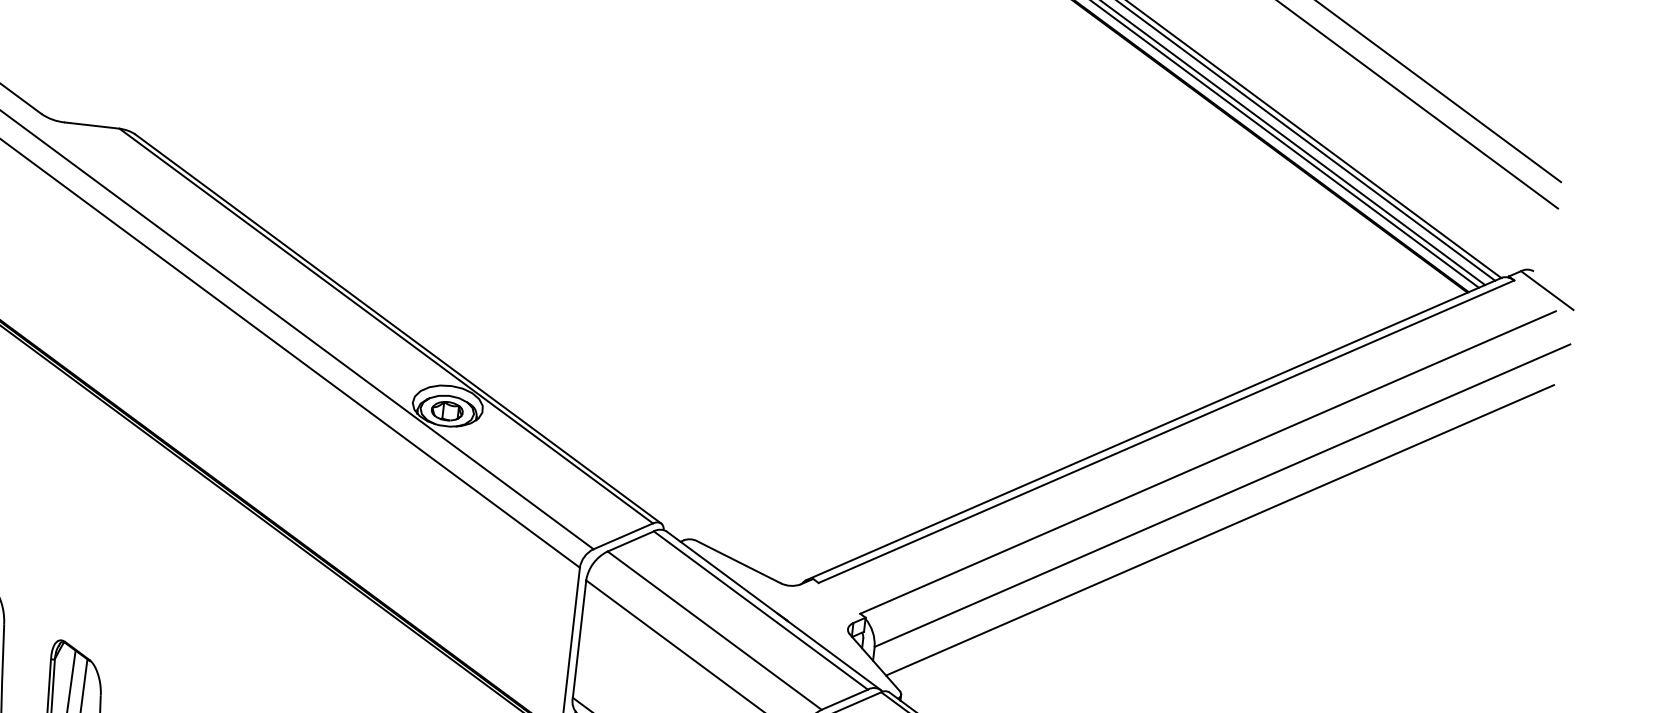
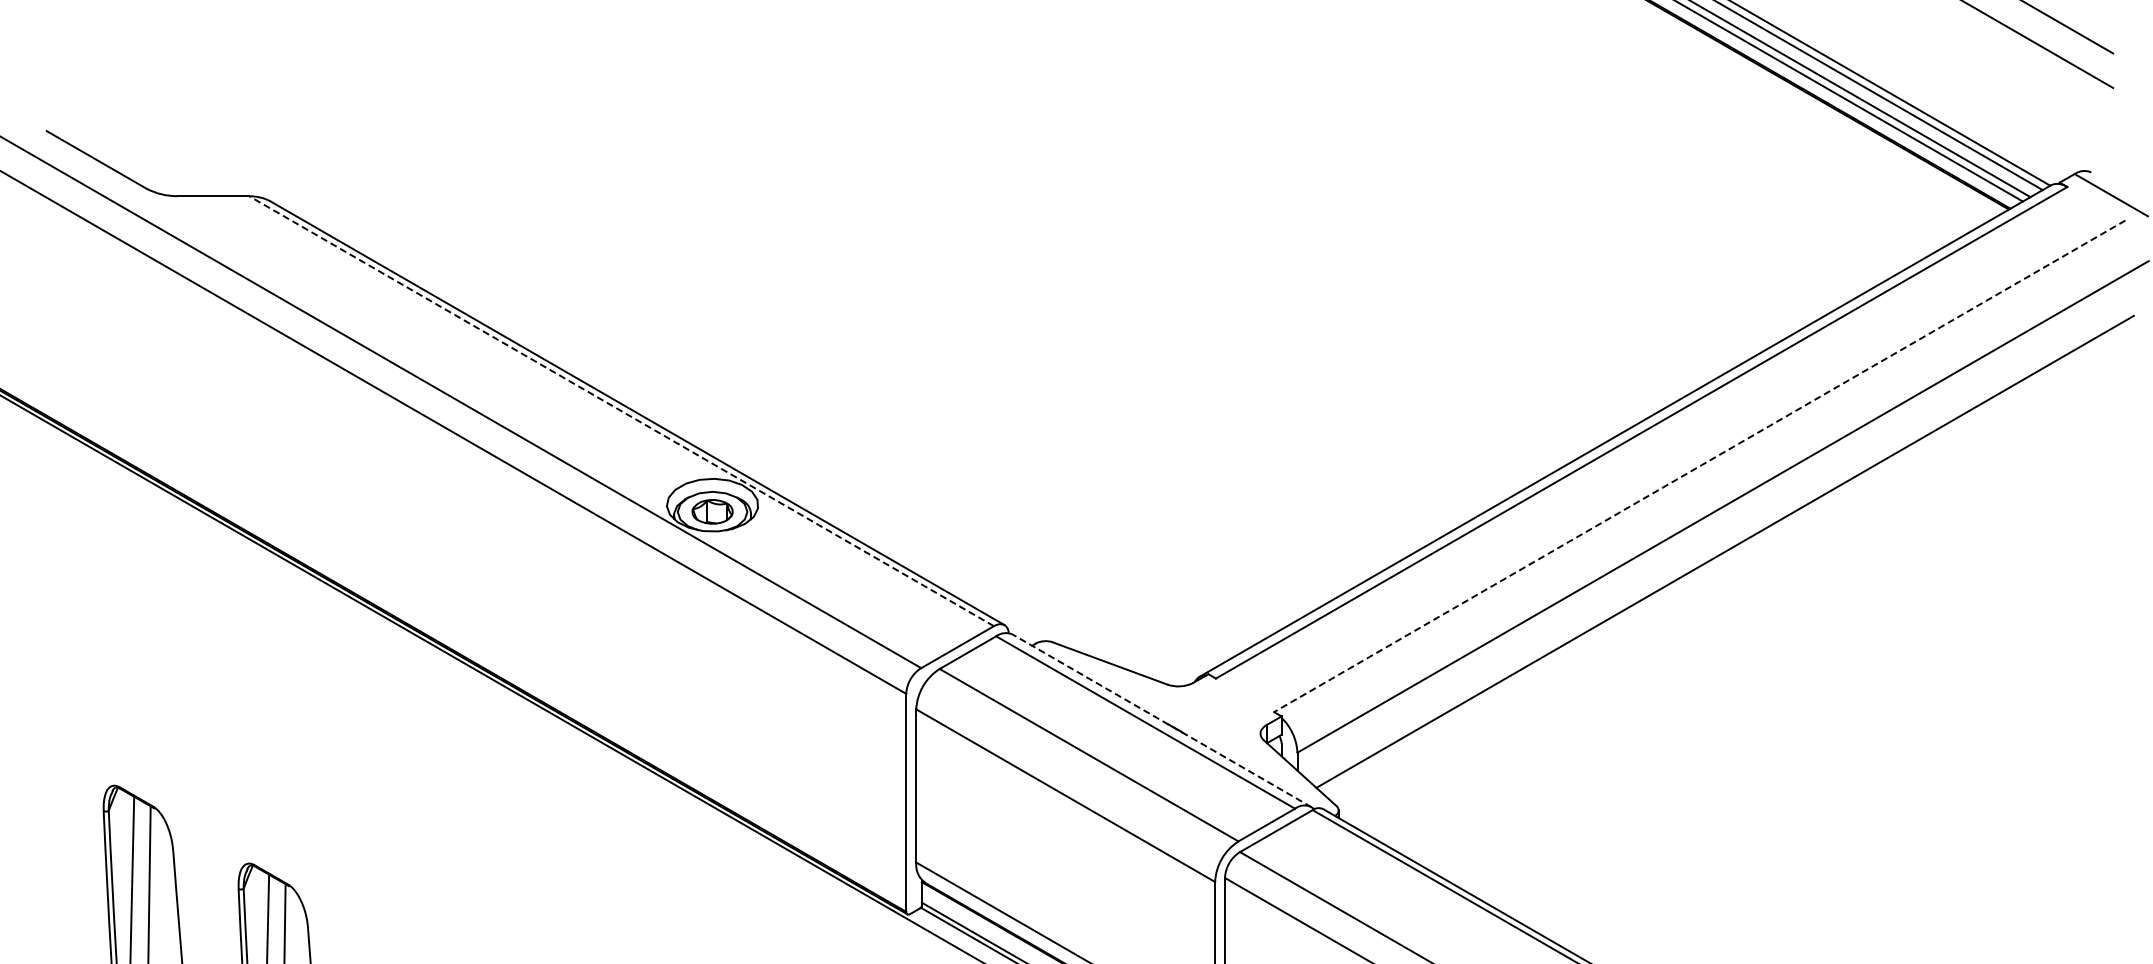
line: (386, 325) -> (621, 410), solid -> dashed
line: (1207, 462) -> (1699, 466), solid -> dashed
line: (773, 610) -> (1161, 720), solid -> dashed

